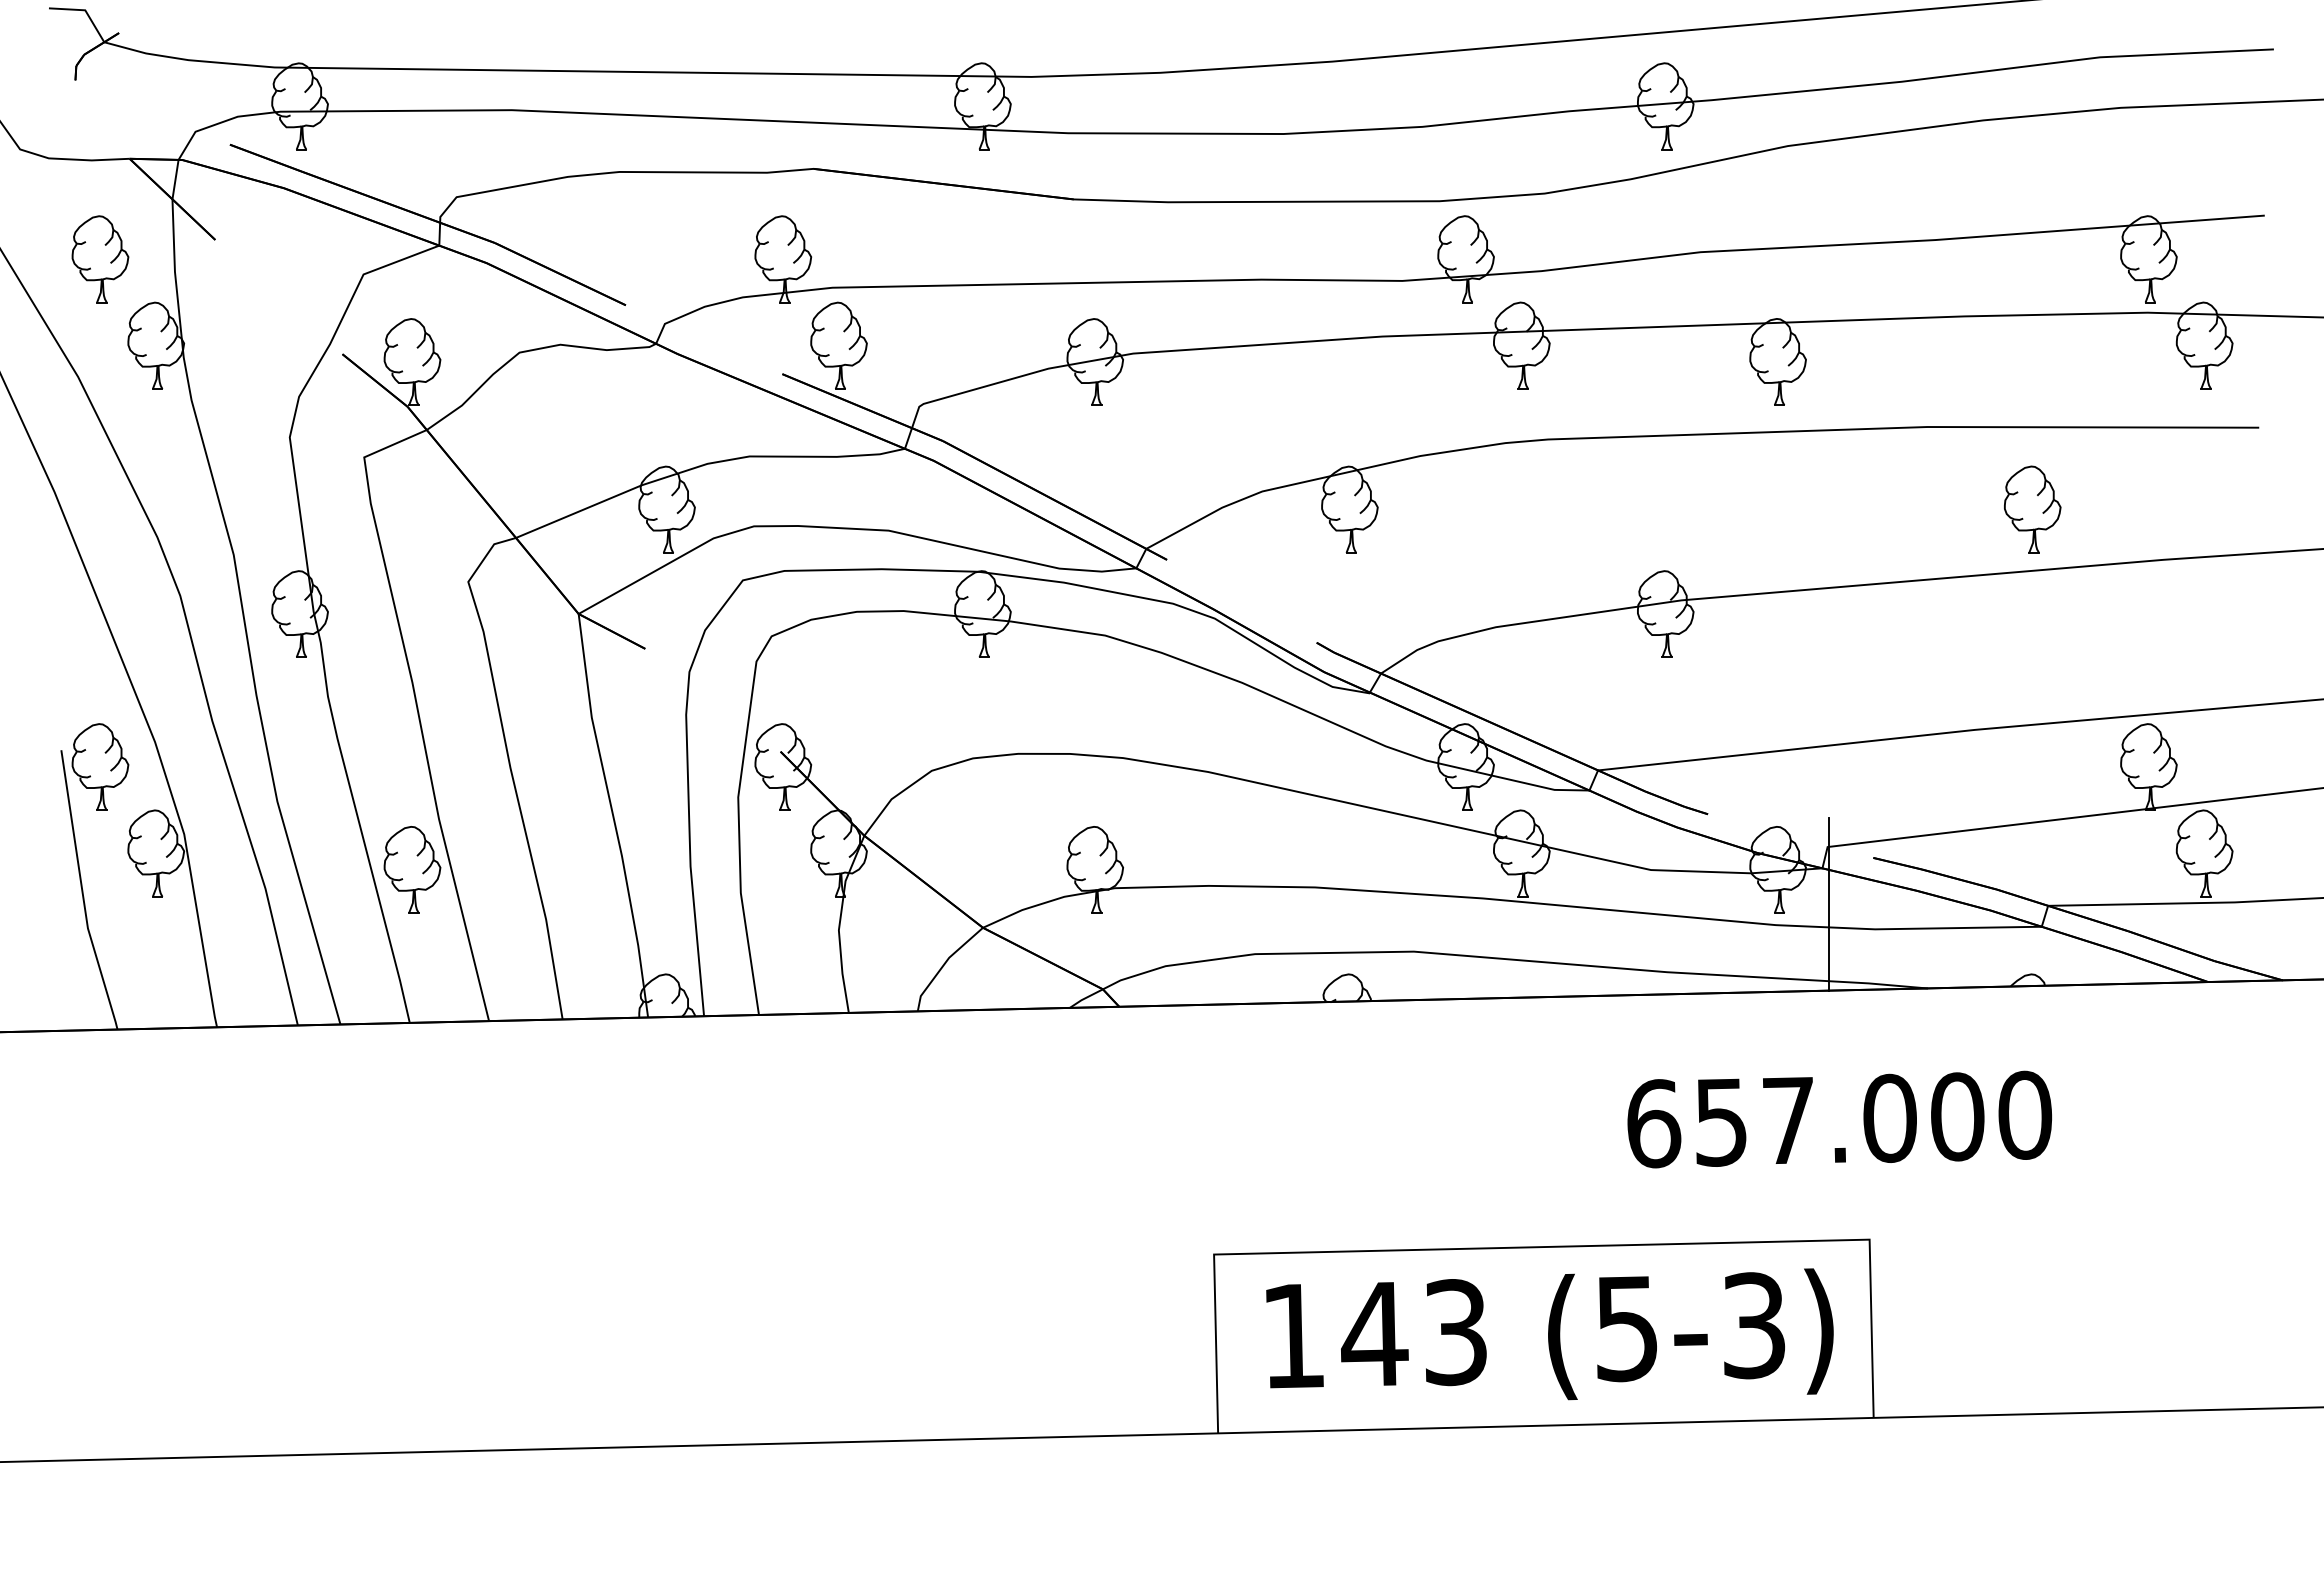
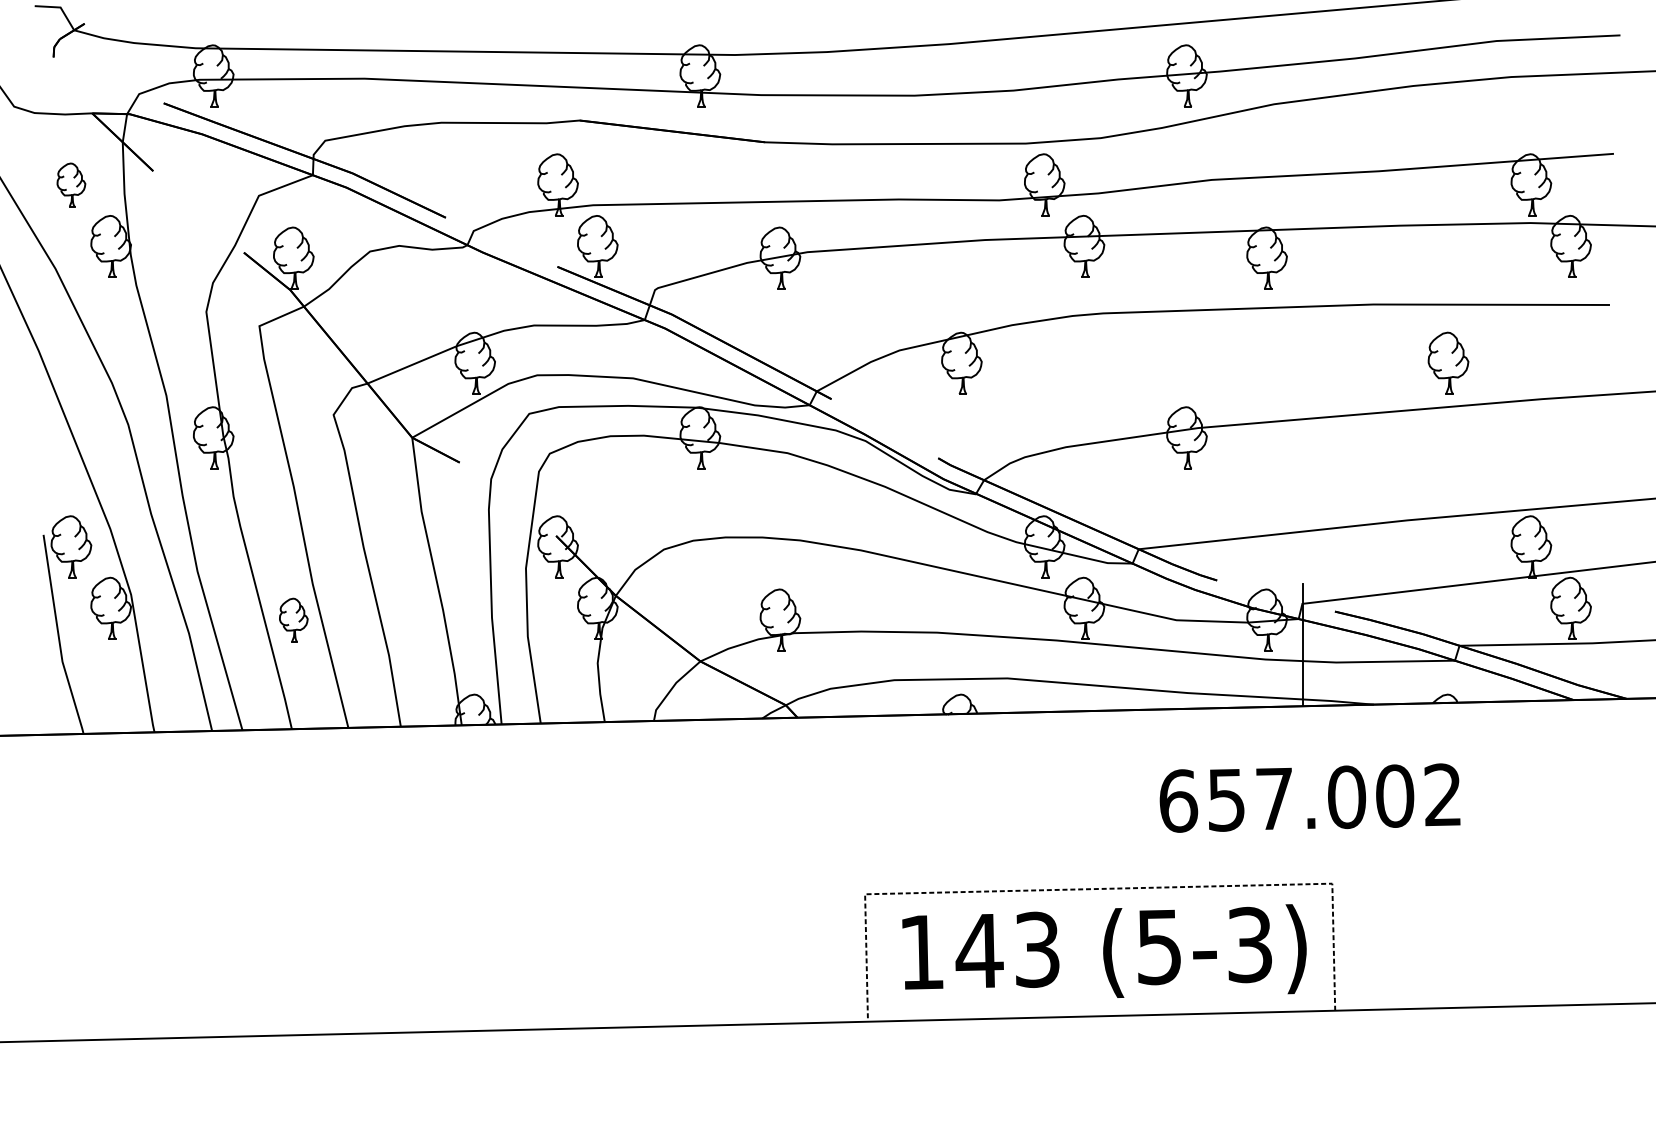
part: (100, 259) -> (71, 185), size x0.7
part: (412, 869) -> (293, 619), size x0.7
text: (2025, 1114) -> (1443, 794), 657.000 -> 657.002
line: (1541, 1247) -> (1098, 889), solid -> dashed

